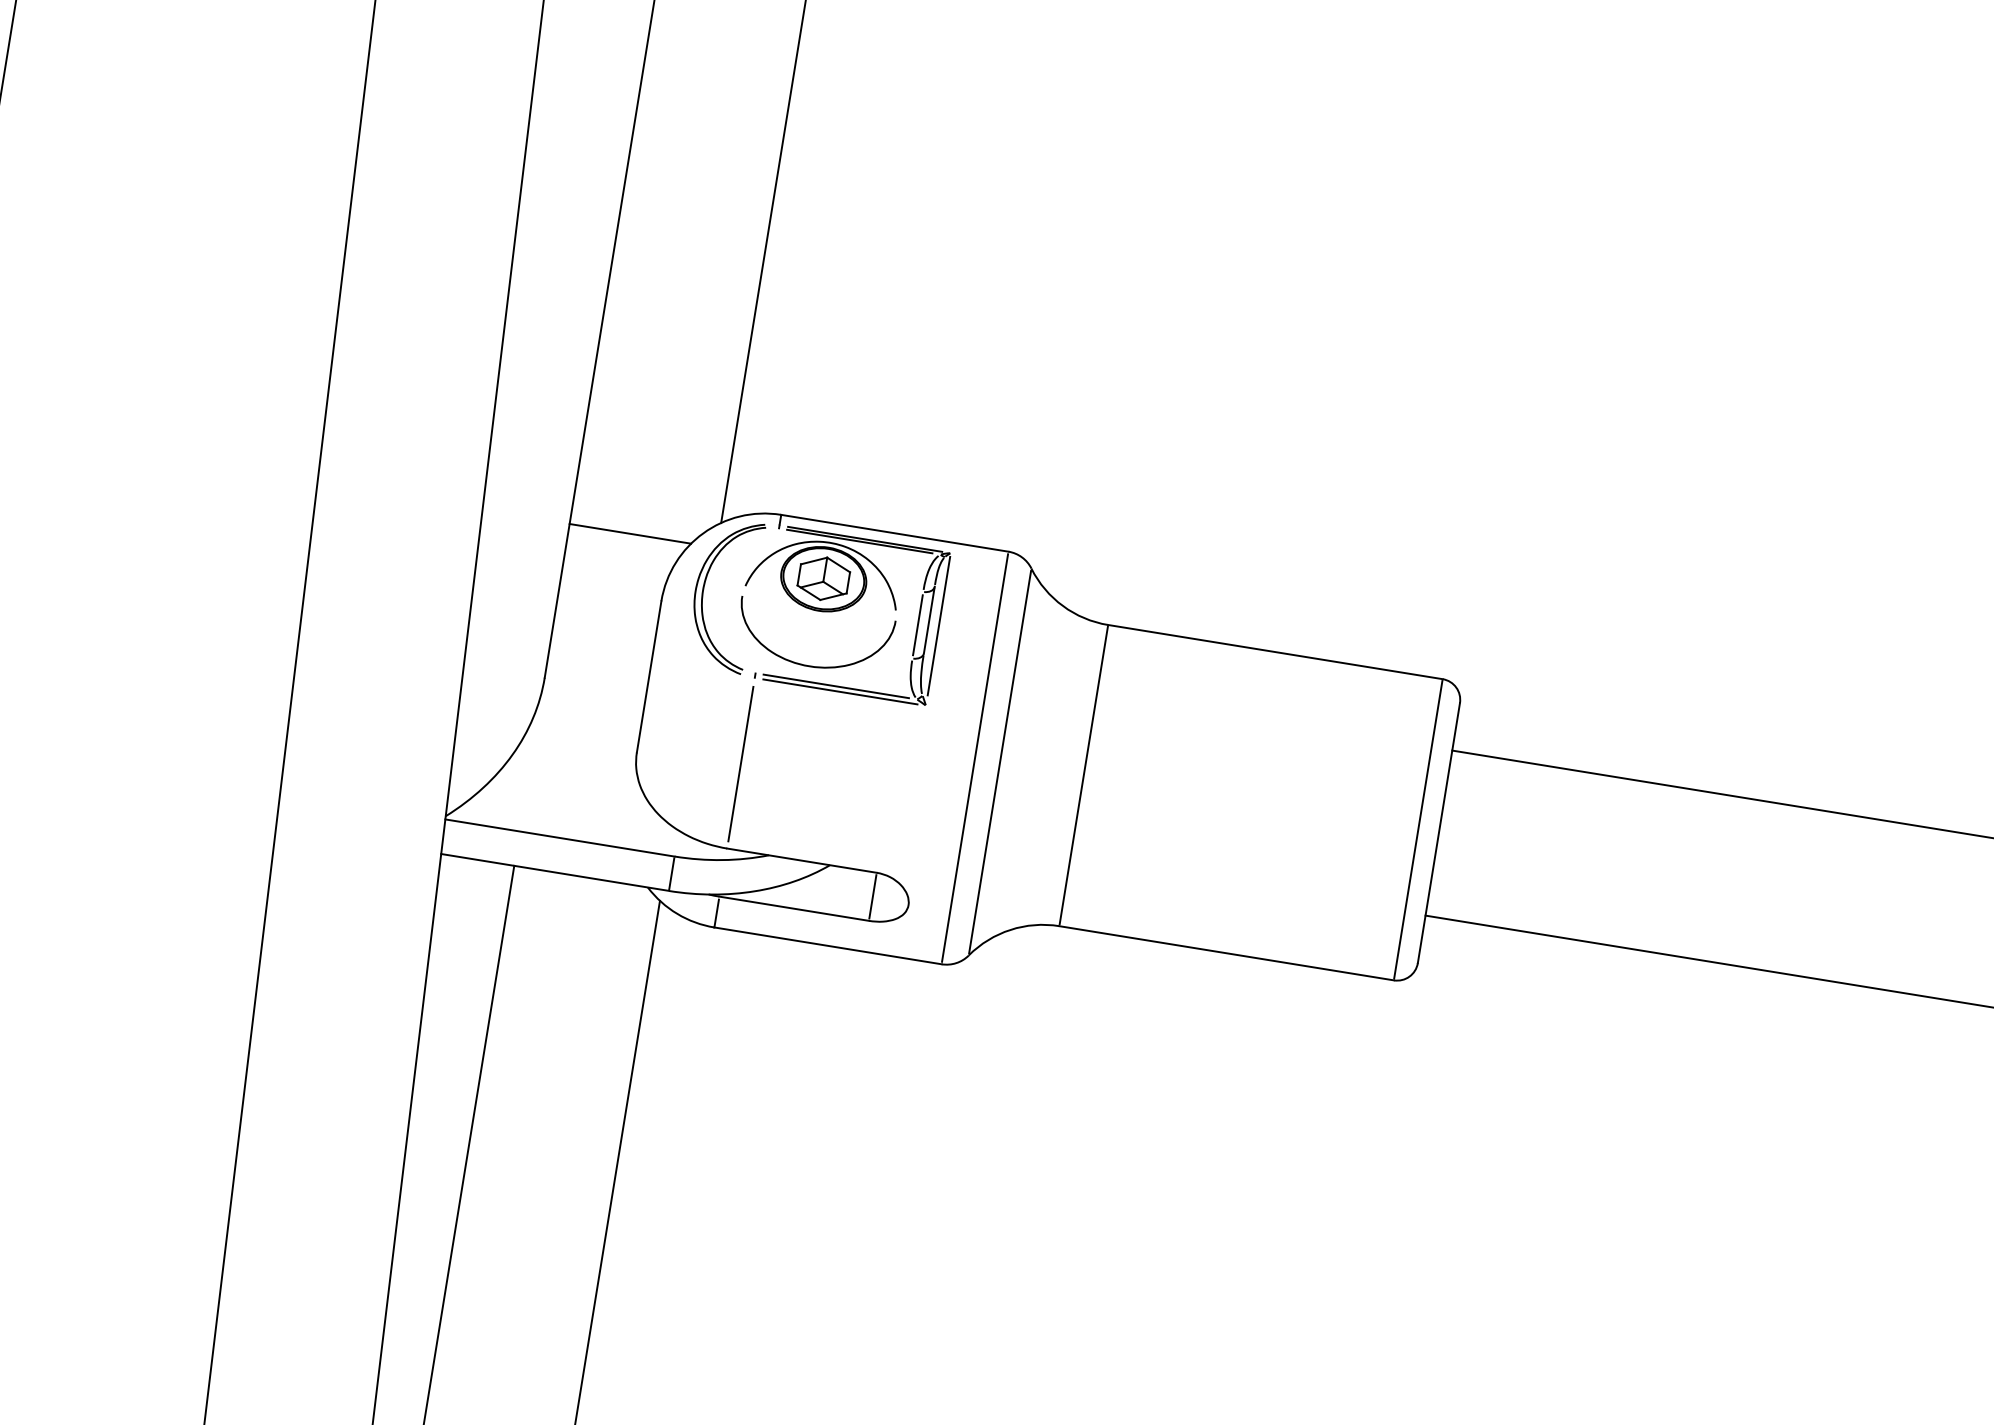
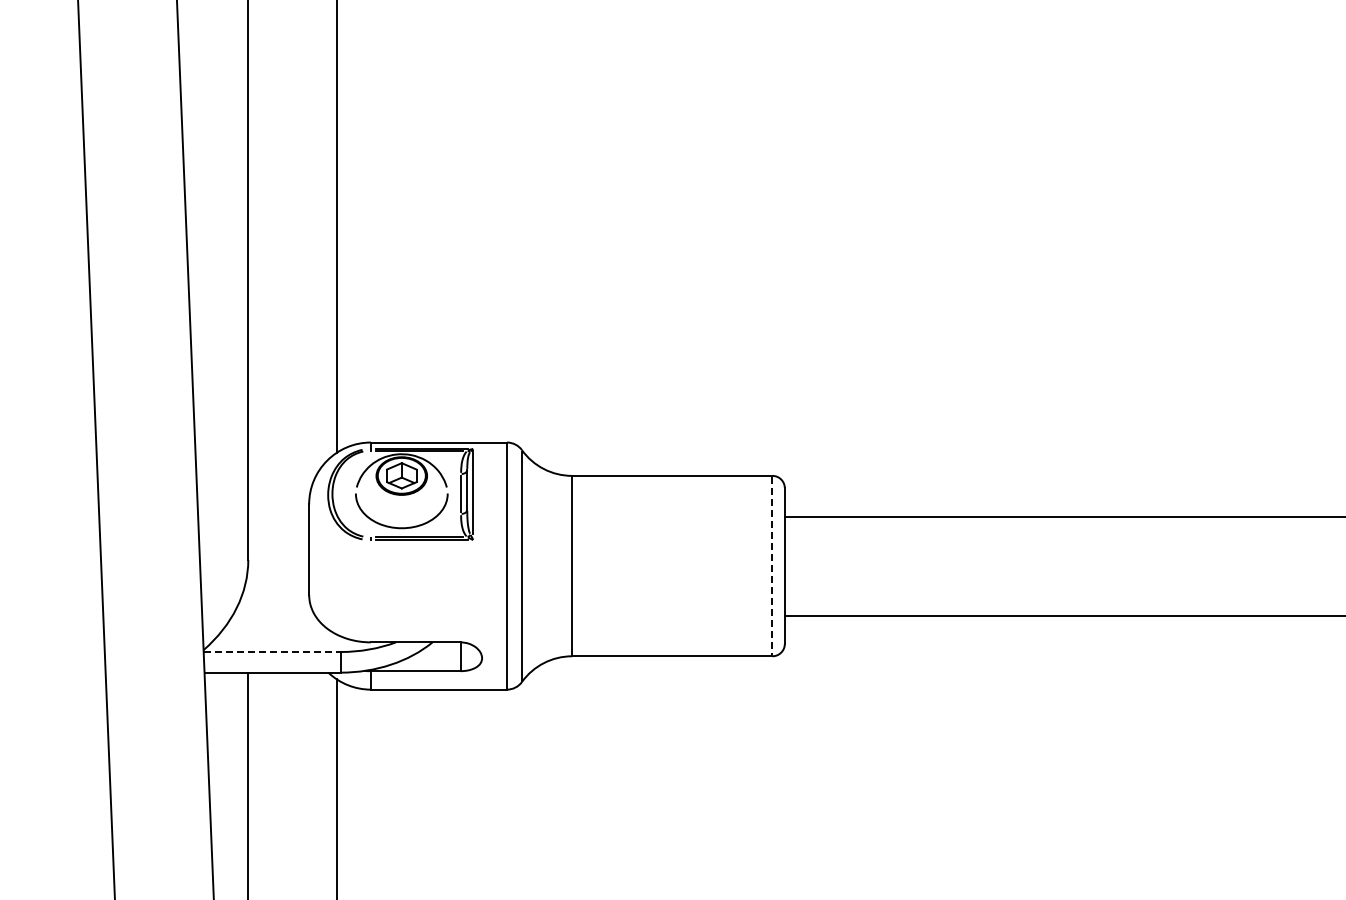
line: (630, 533) -> (284, 467), removed
line: (740, 763) -> (370, 591), removed
line: (1418, 830) -> (772, 566), solid -> dashed
line: (560, 838) -> (272, 652), solid -> dashed

